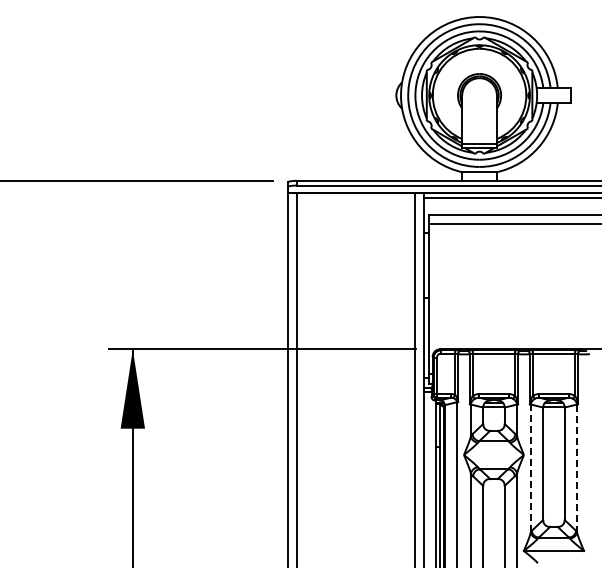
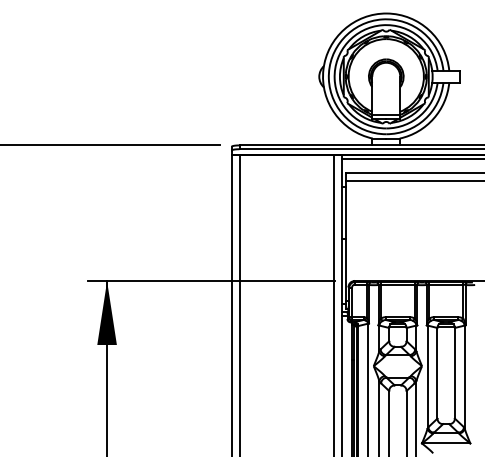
line: (530, 468) -> (427, 377), dashed -> solid
line: (577, 468) -> (465, 377), dashed -> solid

